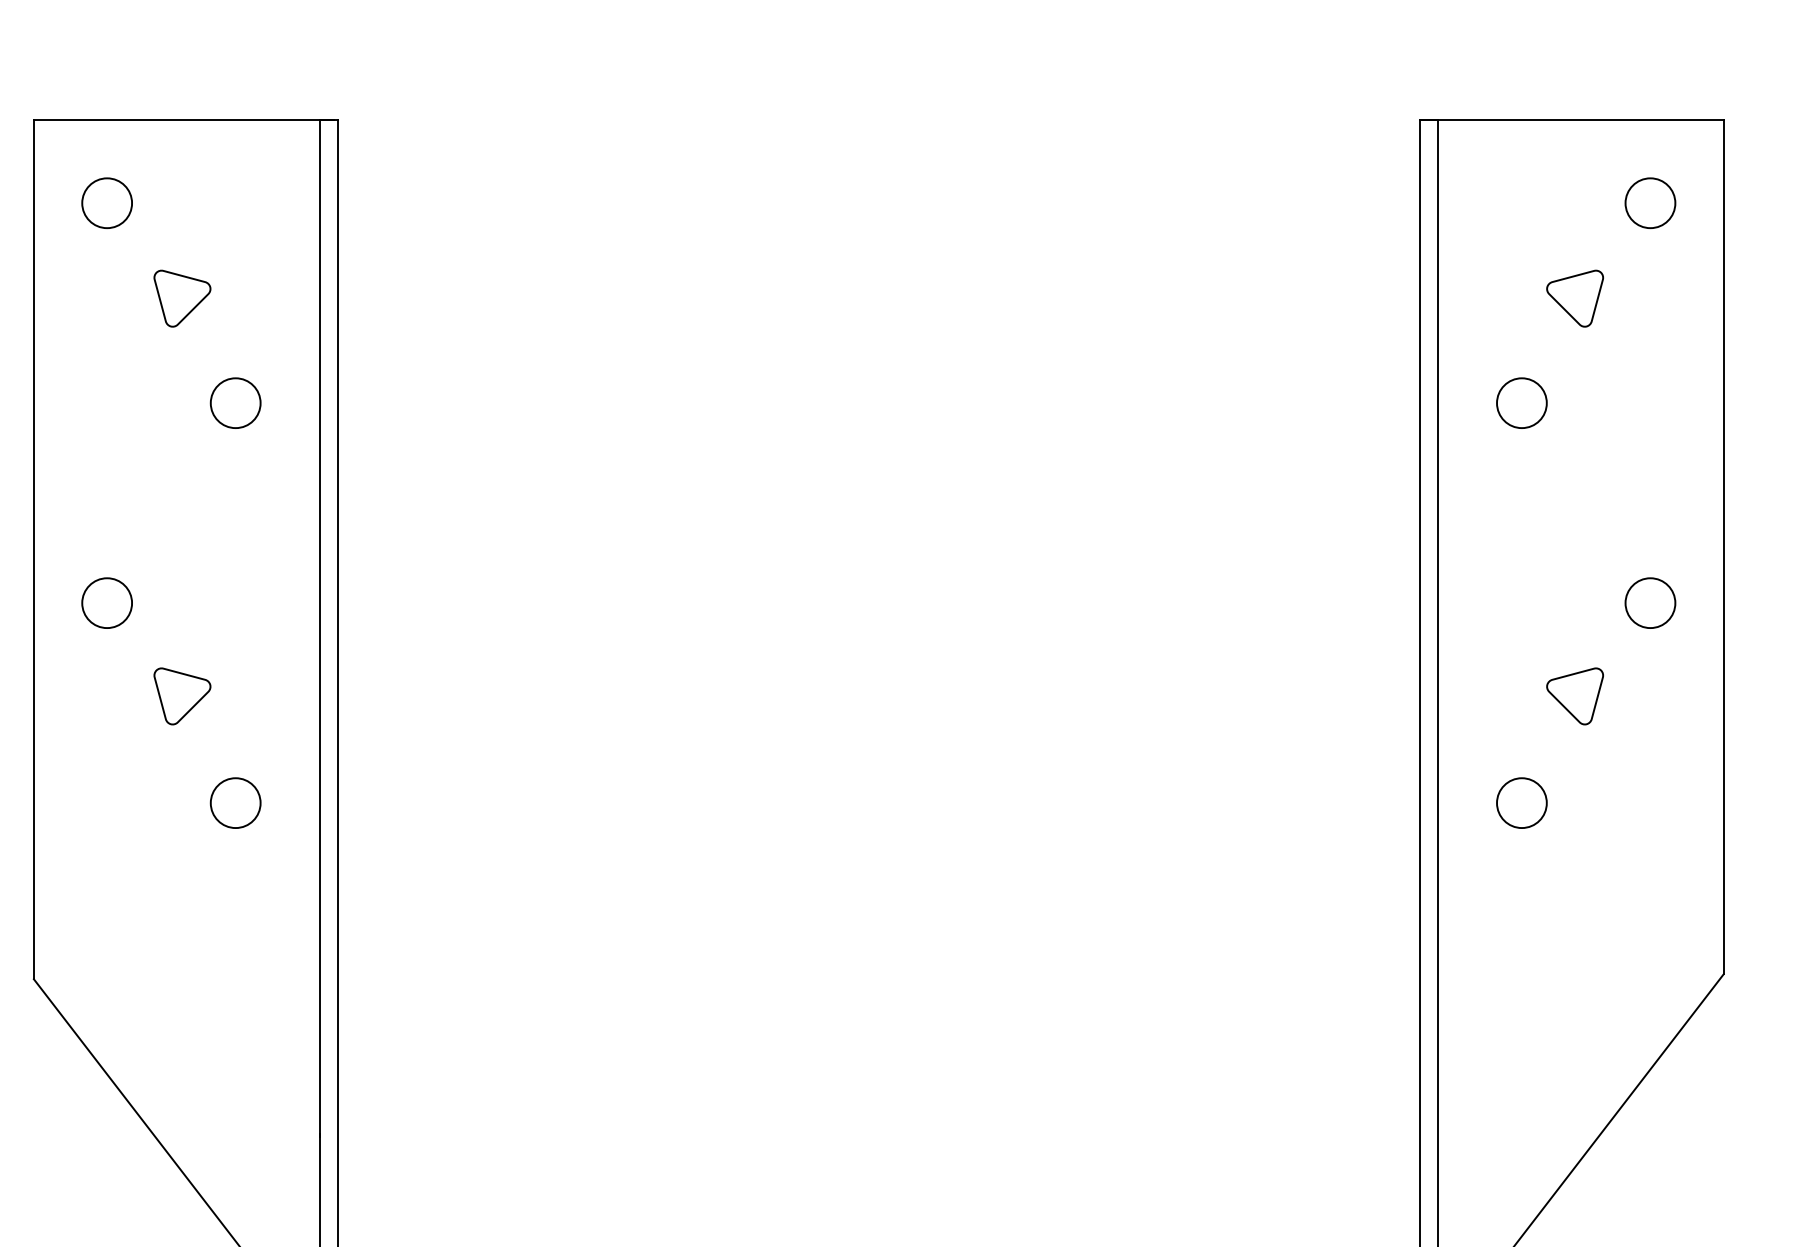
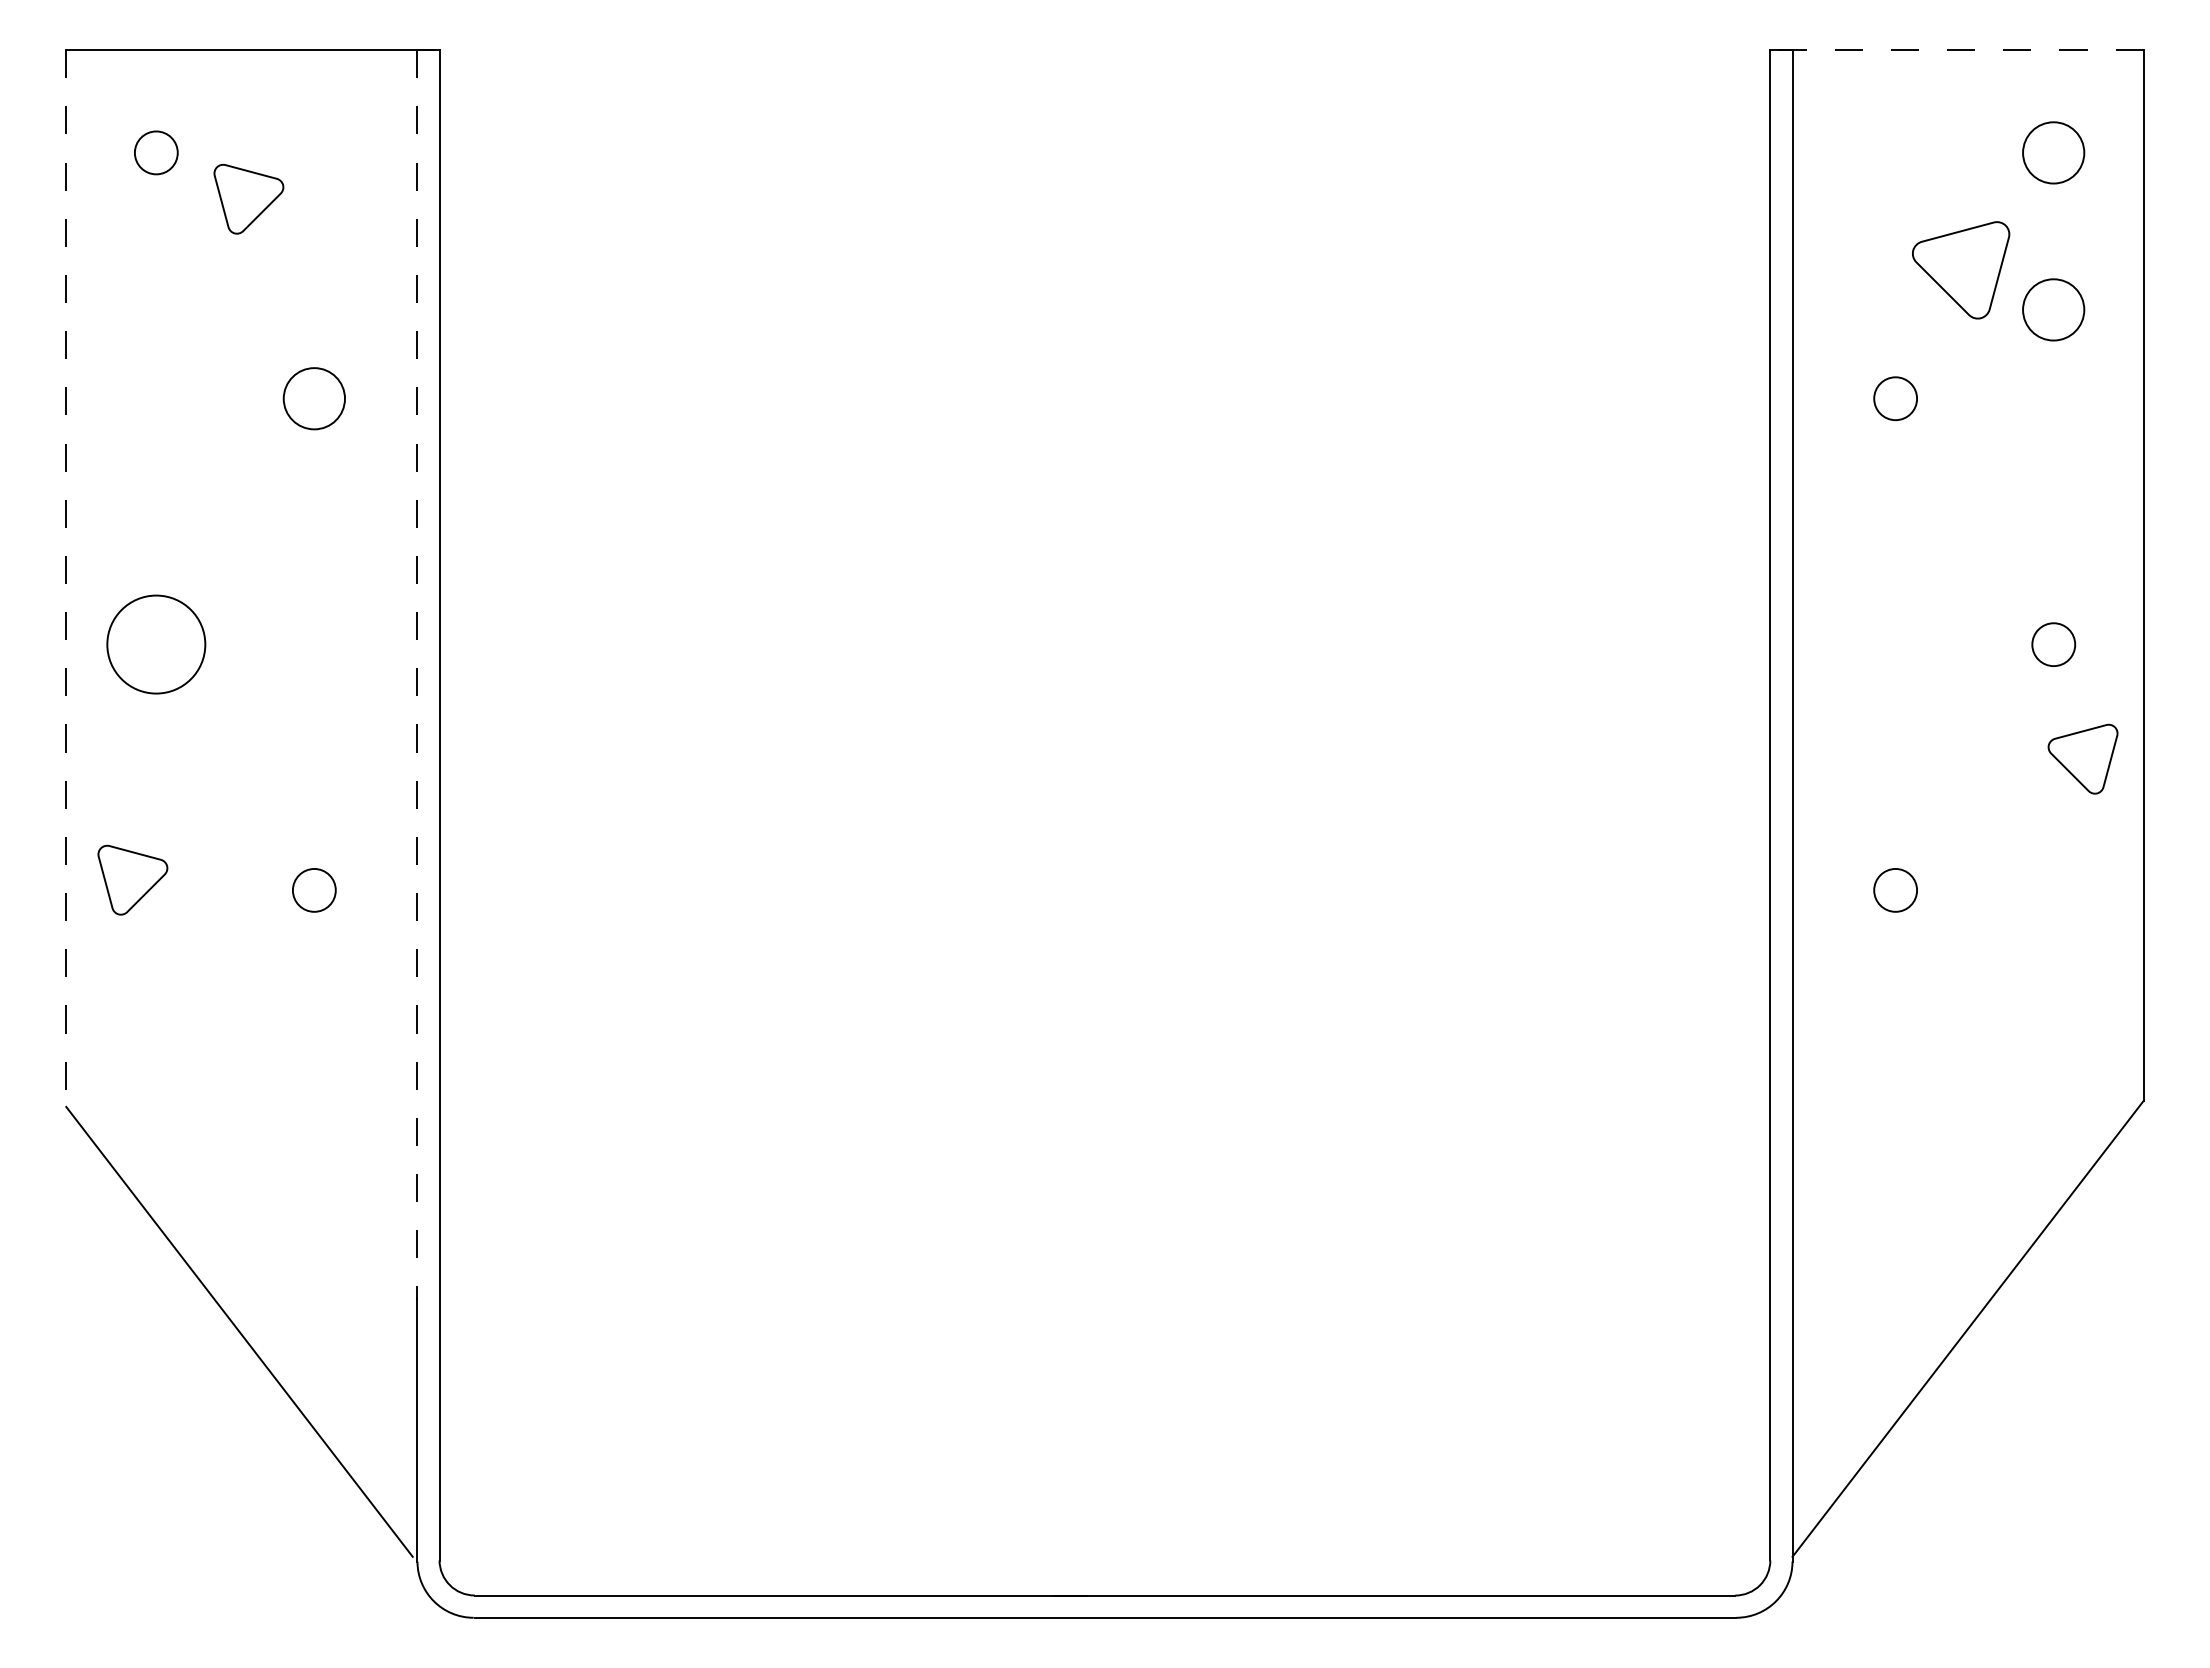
line: (1572, 119) -> (1957, 50), solid -> dashed
circle: (106, 202) -> (155, 152), size x0.7
part: (182, 298) -> (248, 198), moved
part: (1574, 298) -> (1960, 269), size x1.4
circle: (1650, 330) -> (2053, 309), added
circle: (1521, 403) -> (1895, 398), size x0.7
line: (34, 550) -> (66, 579), solid -> dashed
circle: (106, 603) -> (155, 644), size x1.6
circle: (1650, 603) -> (2053, 644), size x0.7
line: (319, 628) -> (417, 675), solid -> dashed
part: (182, 695) -> (132, 879), moved
part: (1574, 695) -> (2082, 758), moved
circle: (235, 803) -> (314, 890), size x0.7
circle: (1521, 803) -> (1895, 890), size x0.7

